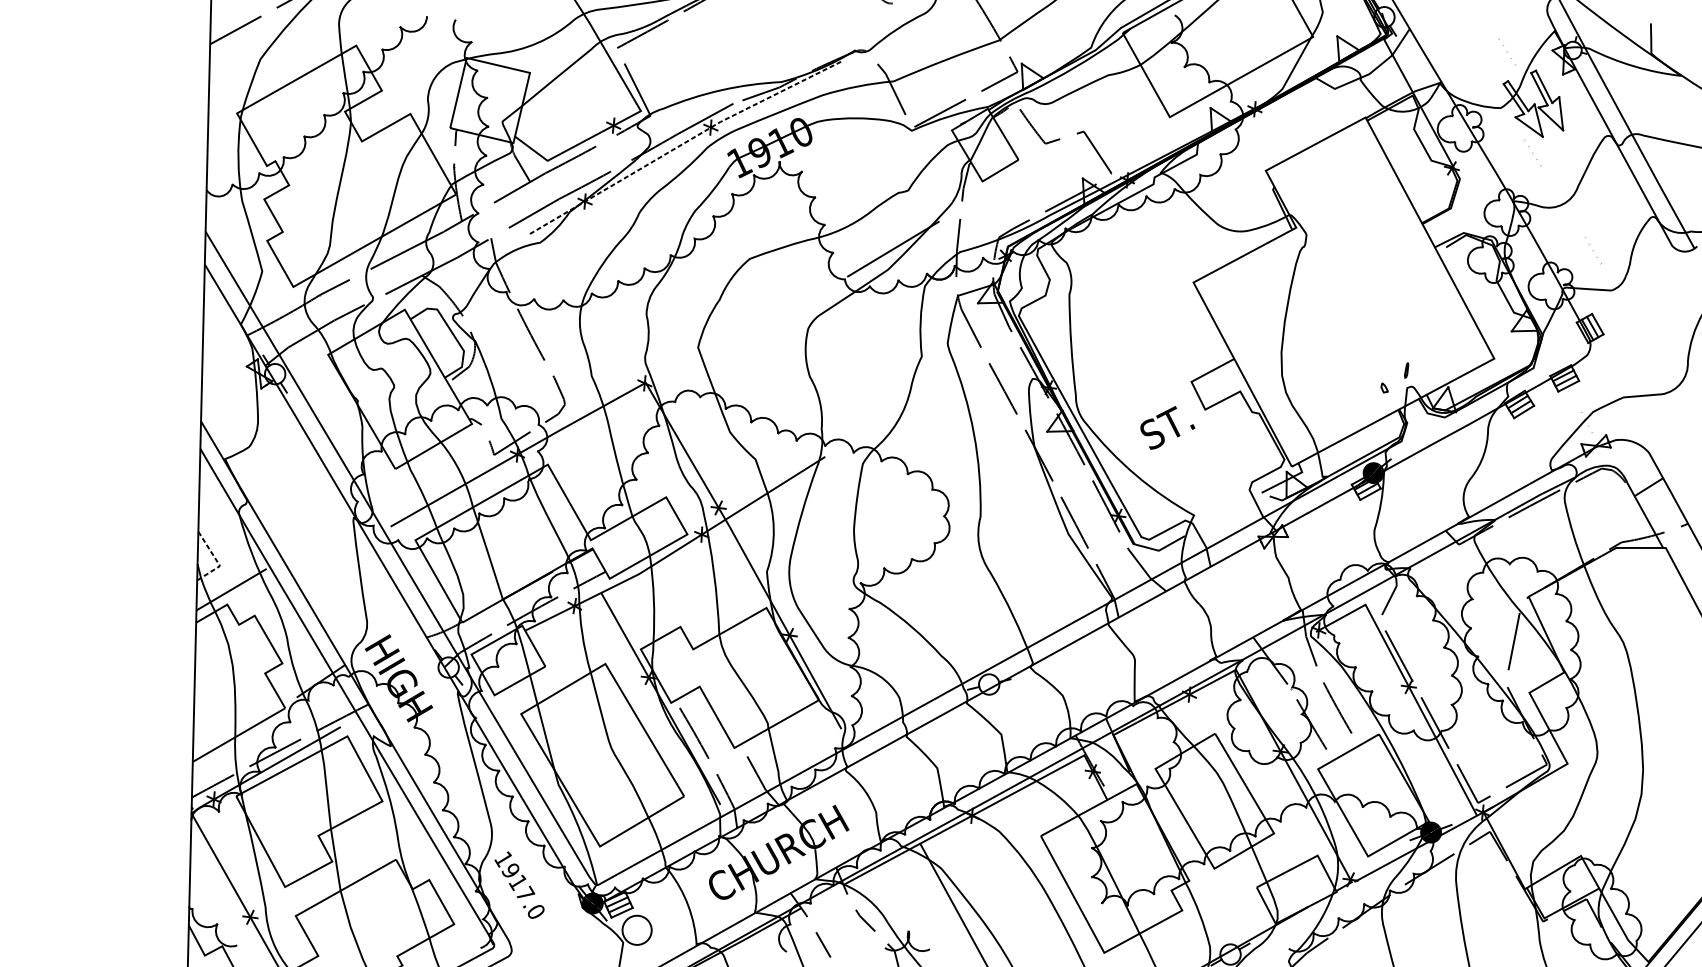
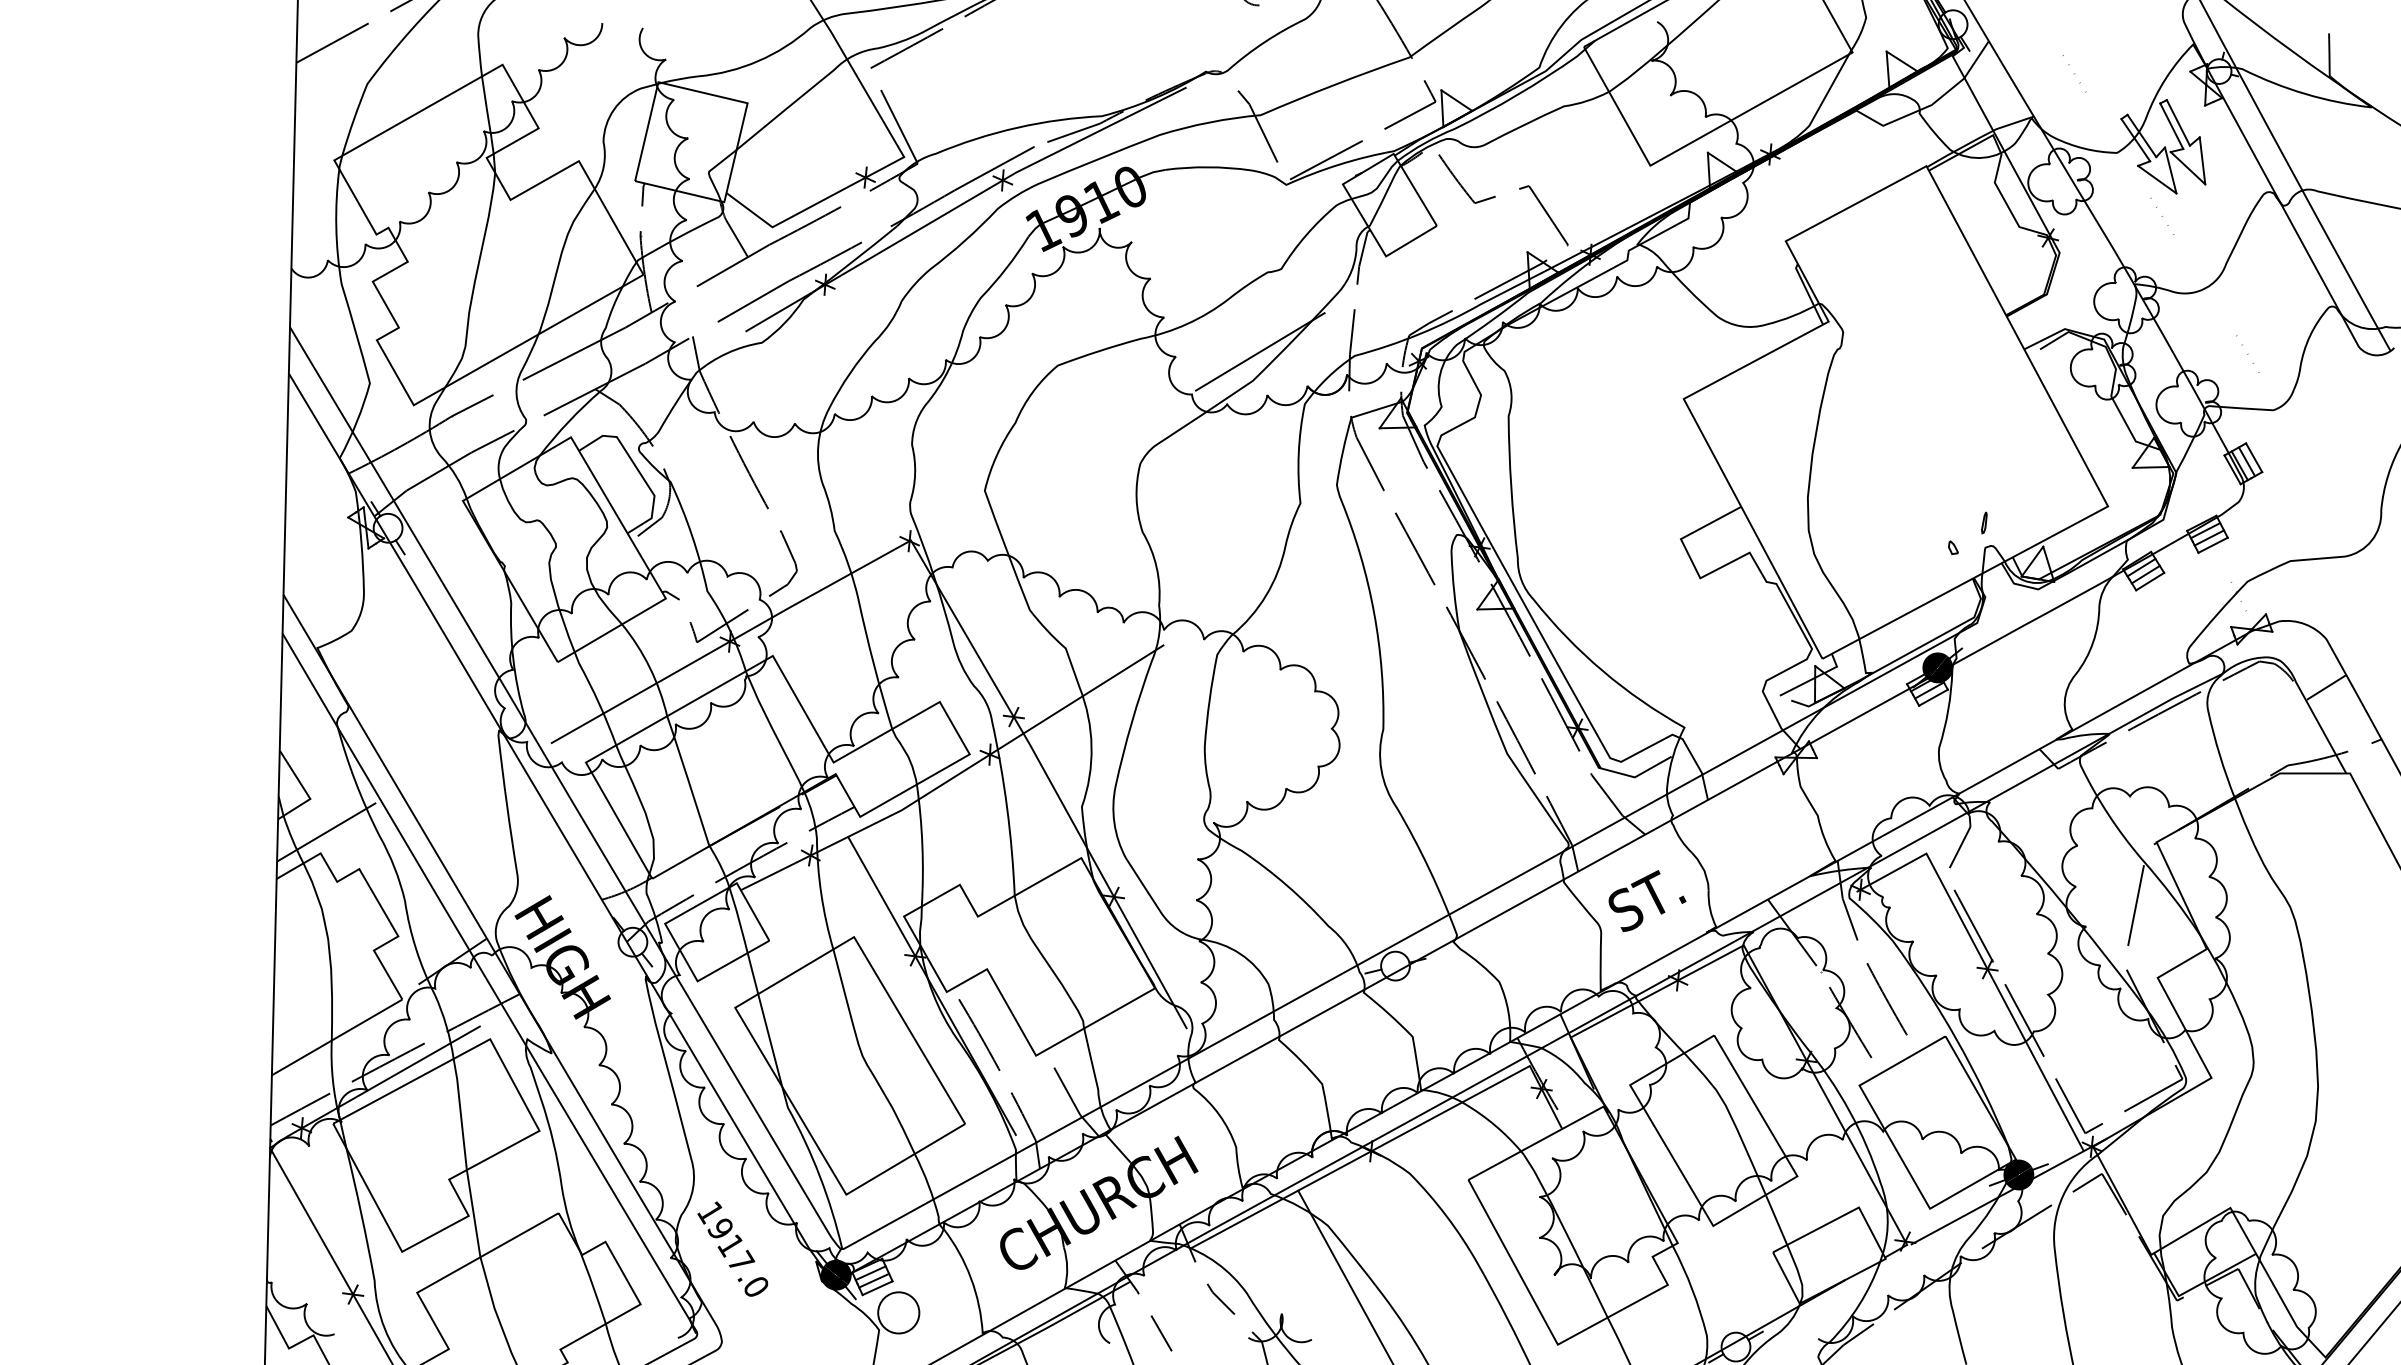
line: (1507, 51) -> (2074, 73), moved
line: (683, 143) -> (963, 203), dashed -> solid
text: (1167, 427) -> (1647, 900), moved
line: (216, 560) -> (305, 791), dashed -> solid

